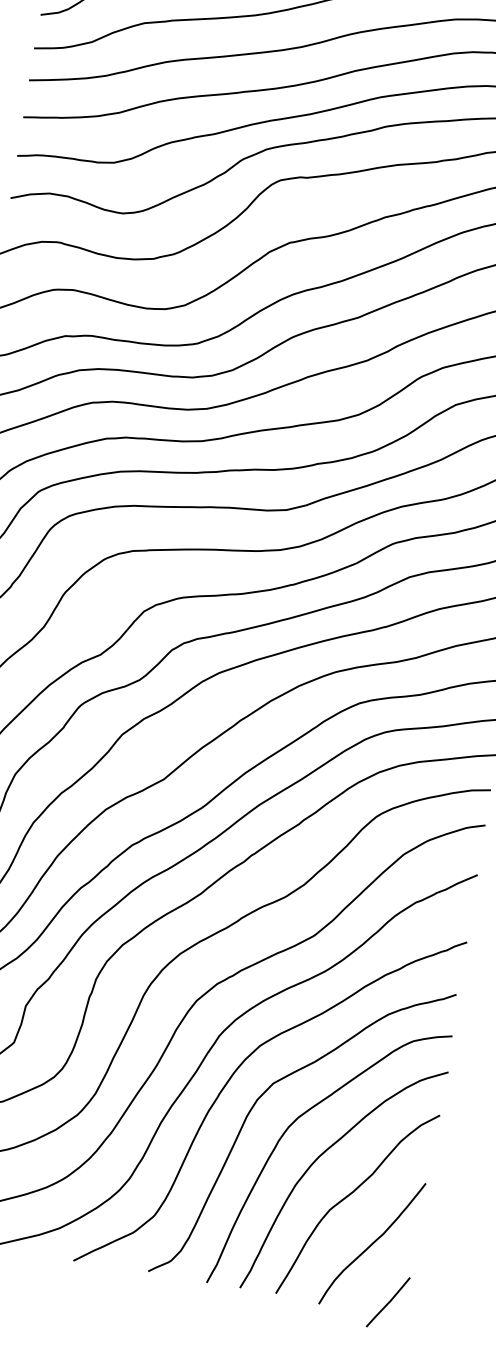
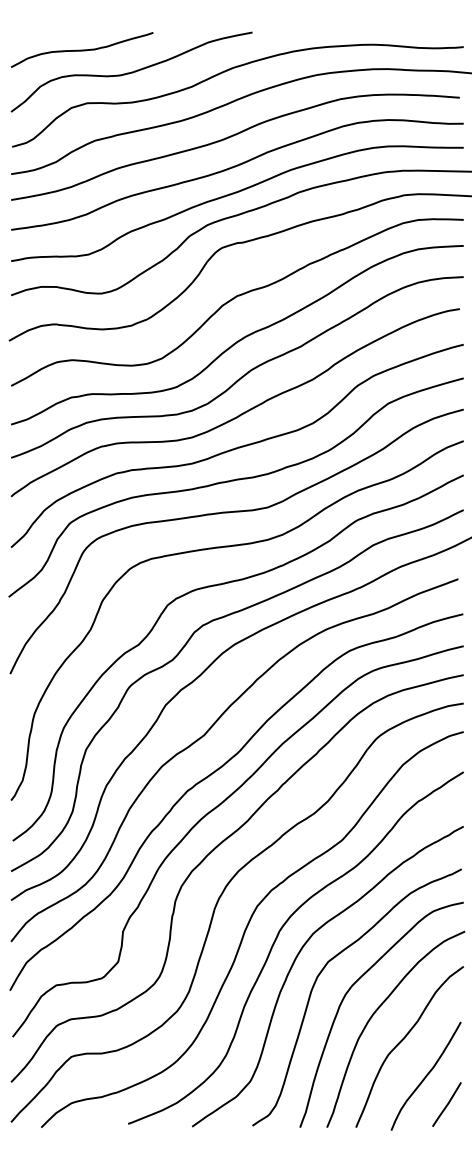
line: (387, 1302) -> (446, 1104), moved

